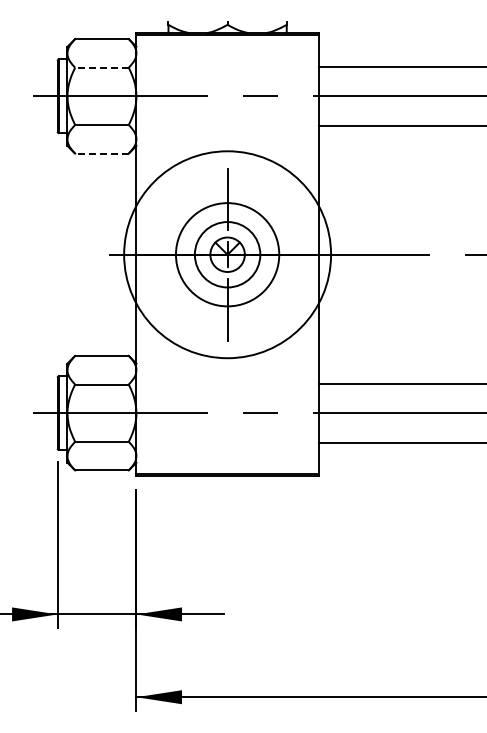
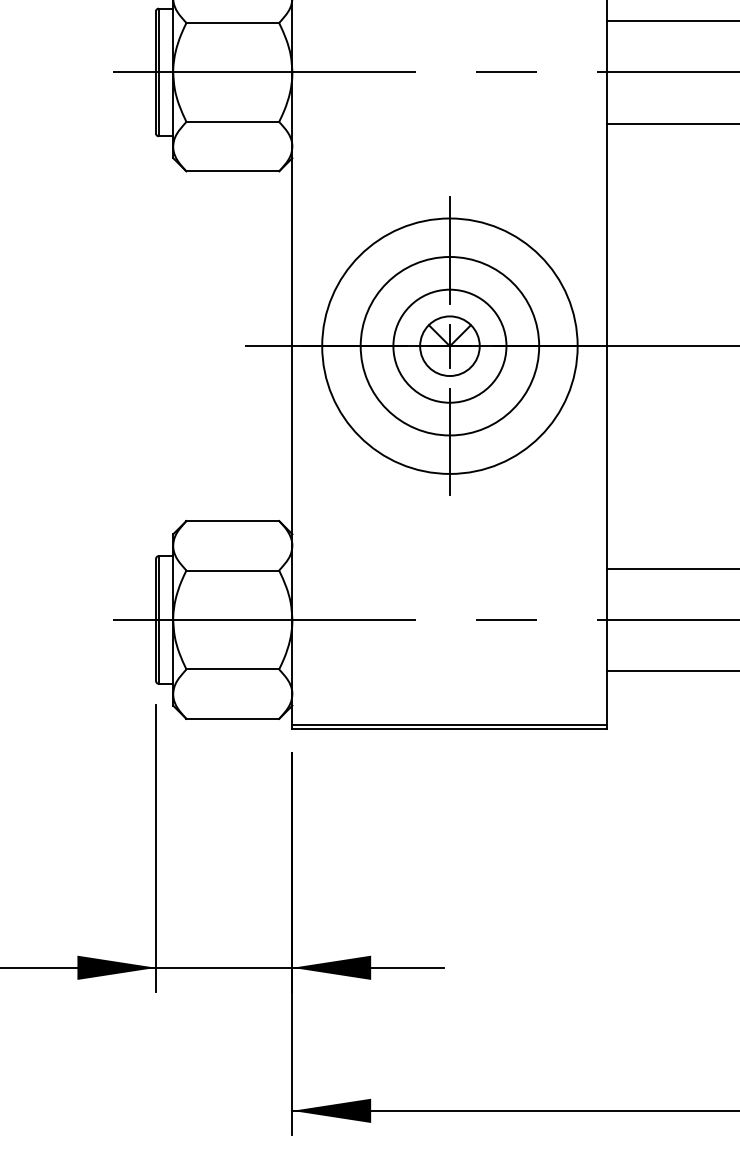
line: (101, 67) -> (231, 22), dashed -> solid
line: (101, 153) -> (231, 171), dashed -> solid
circle: (227, 254) -> (449, 345), size x0.71

